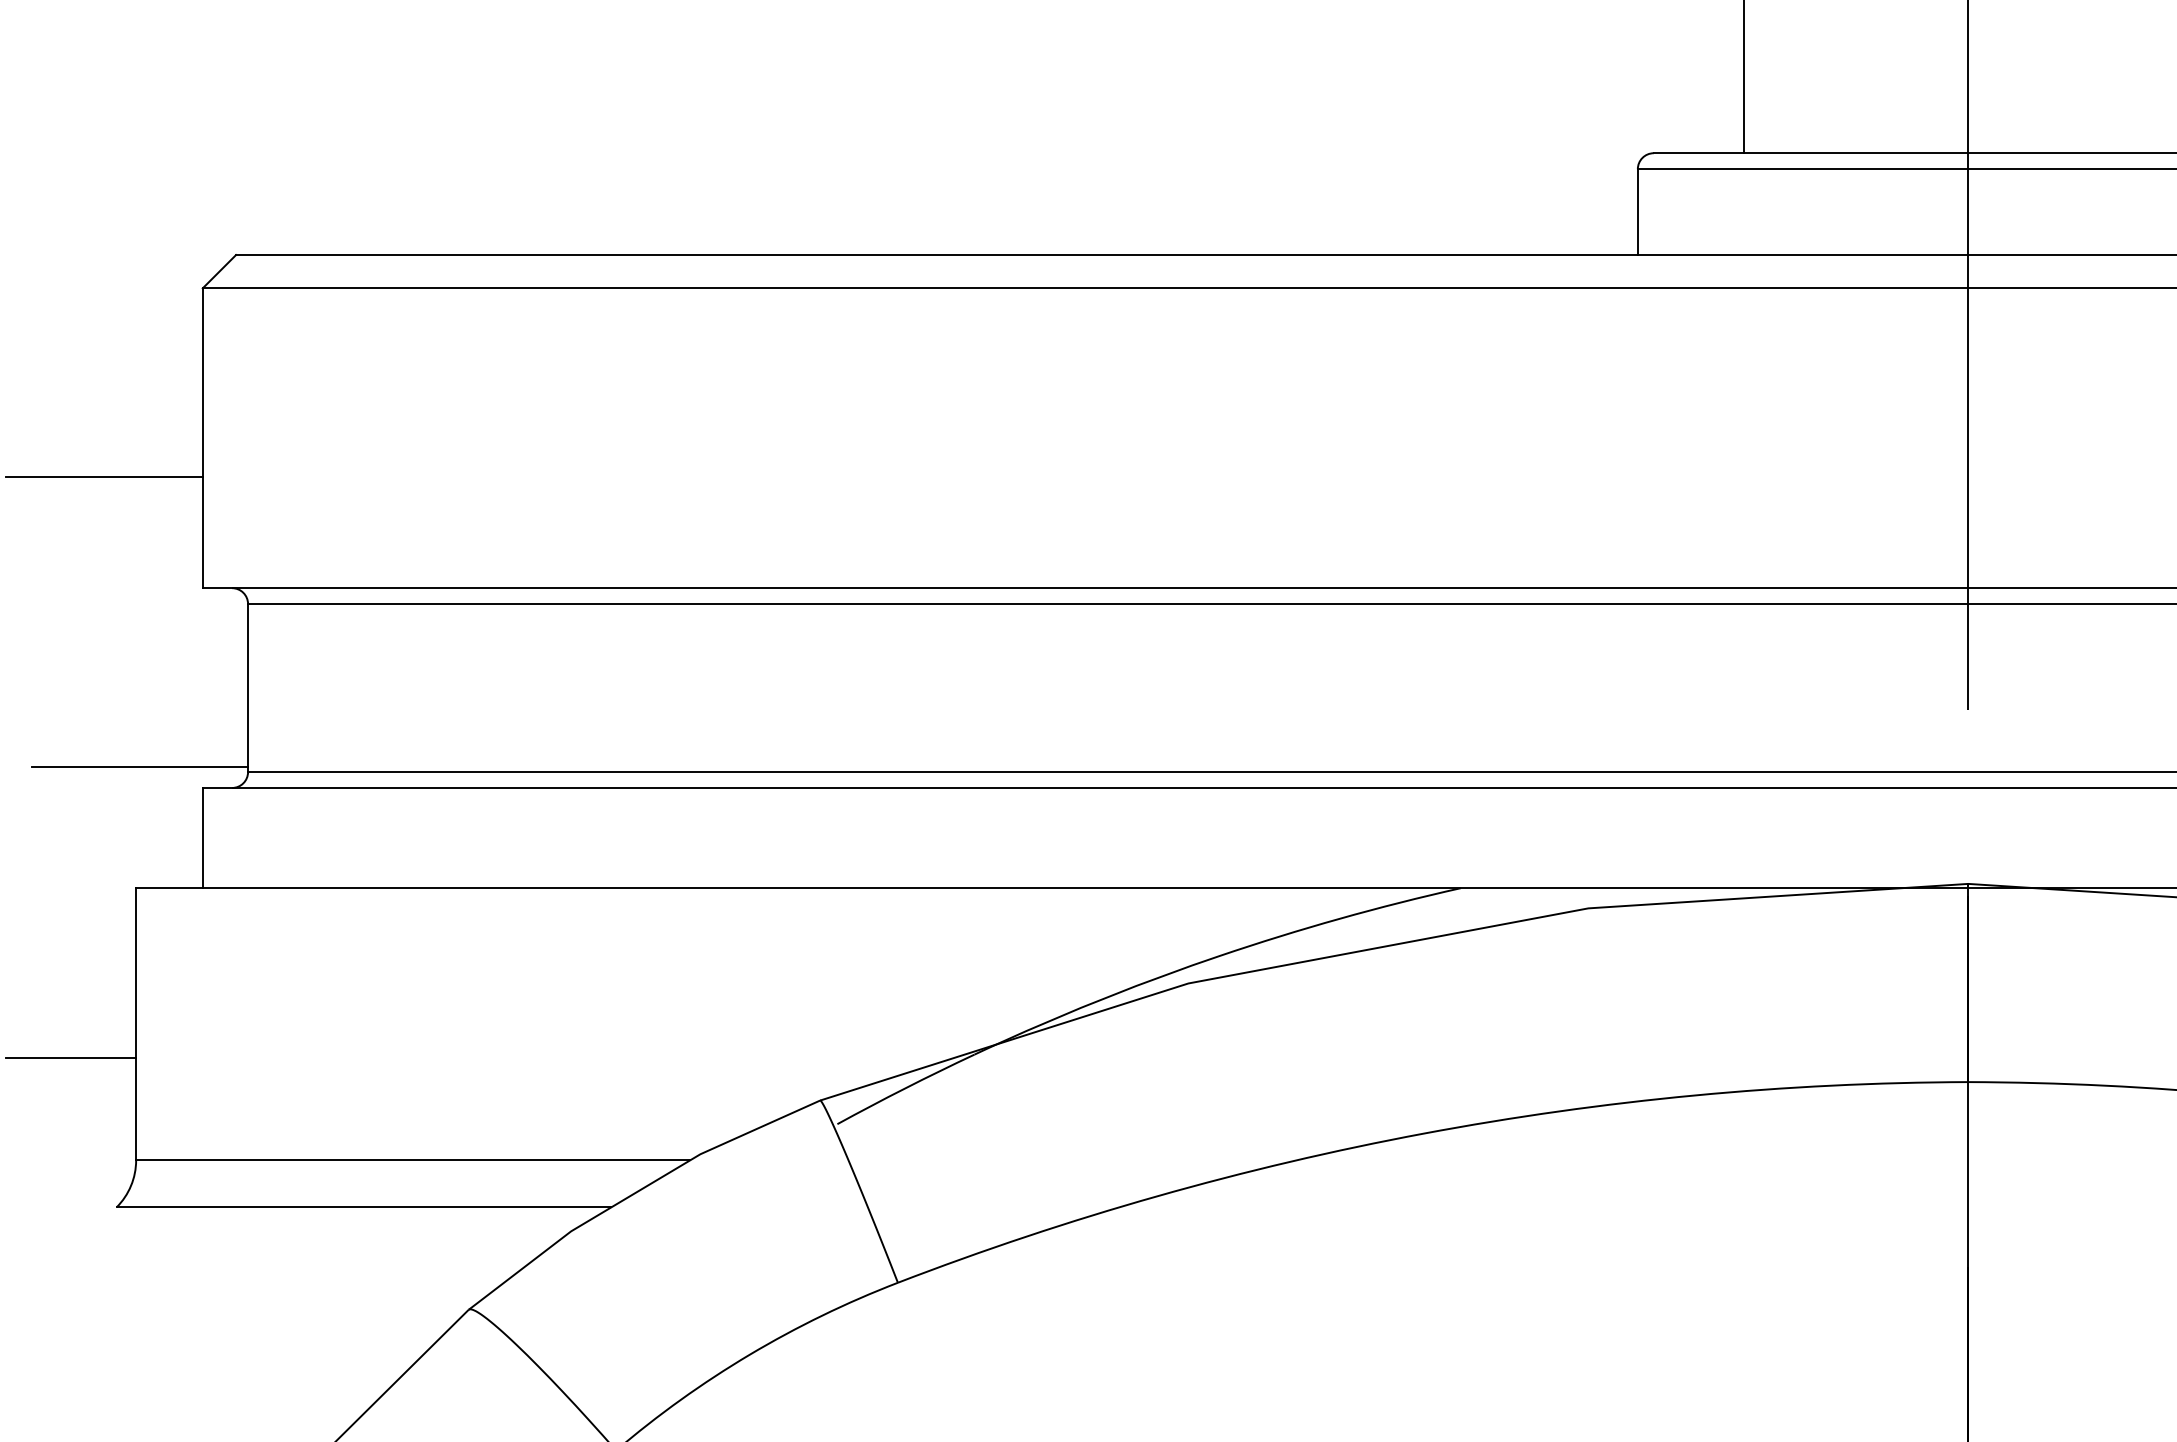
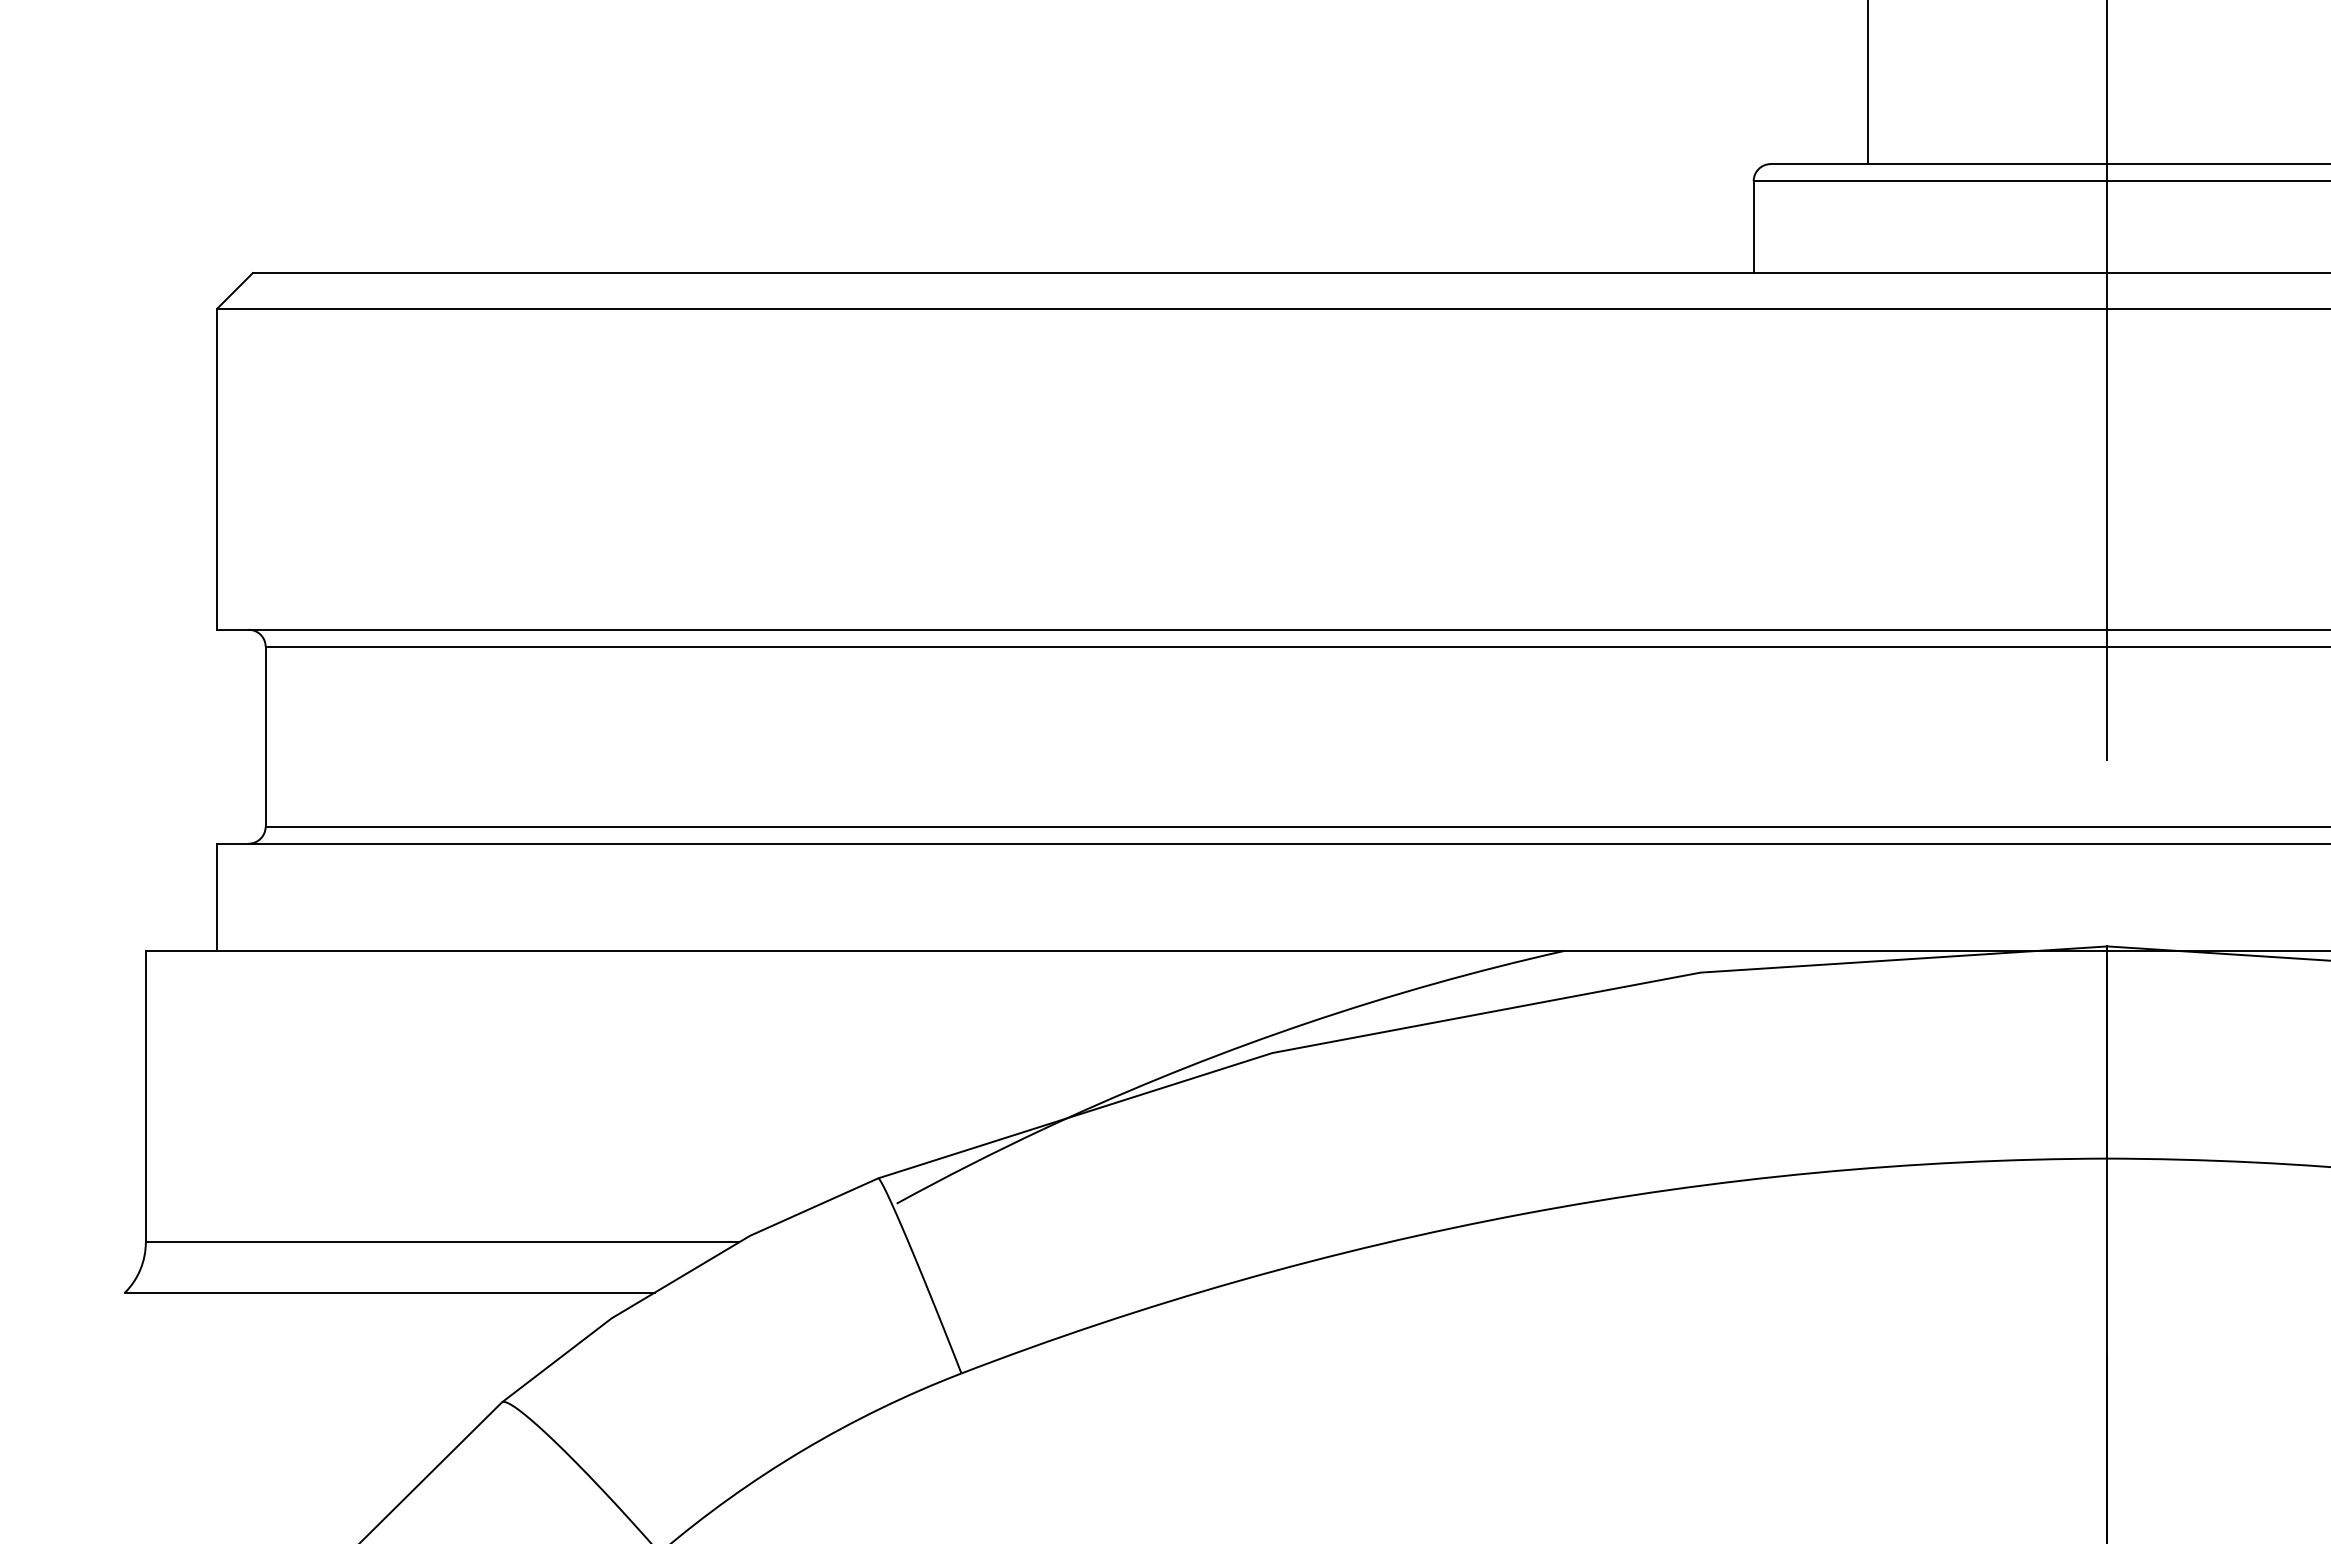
line: (104, 476) -> (111, 510), removed
line: (139, 767) -> (149, 821), removed
line: (70, 1057) -> (75, 1132), removed

